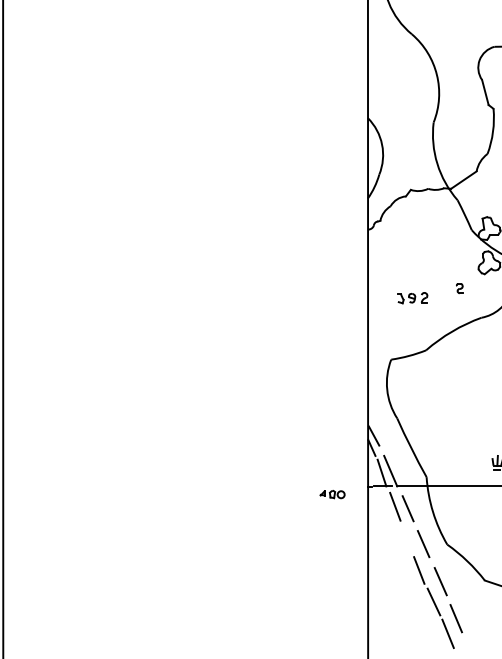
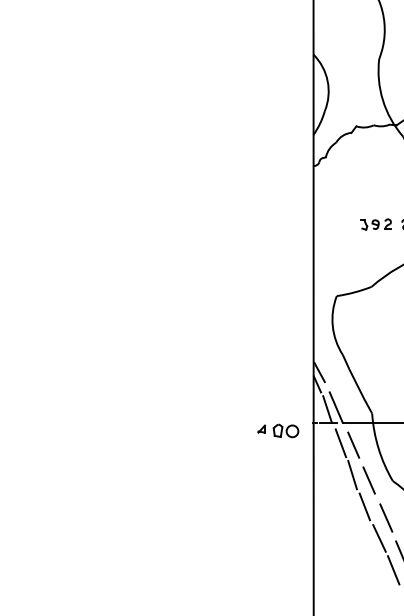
part: (412, 298) -> (376, 224), moved
part: (332, 494) -> (278, 430), size x1.67
line: (406, 538) -> (352, 474), added

